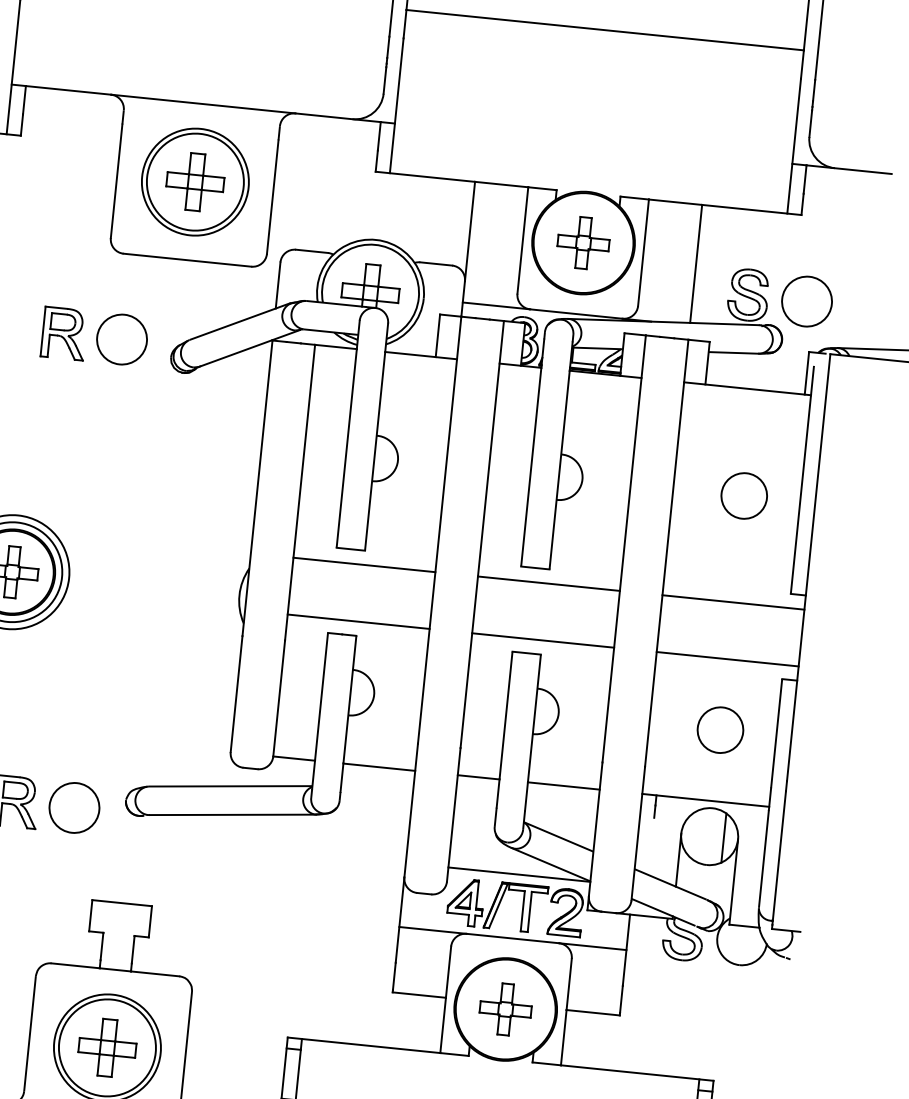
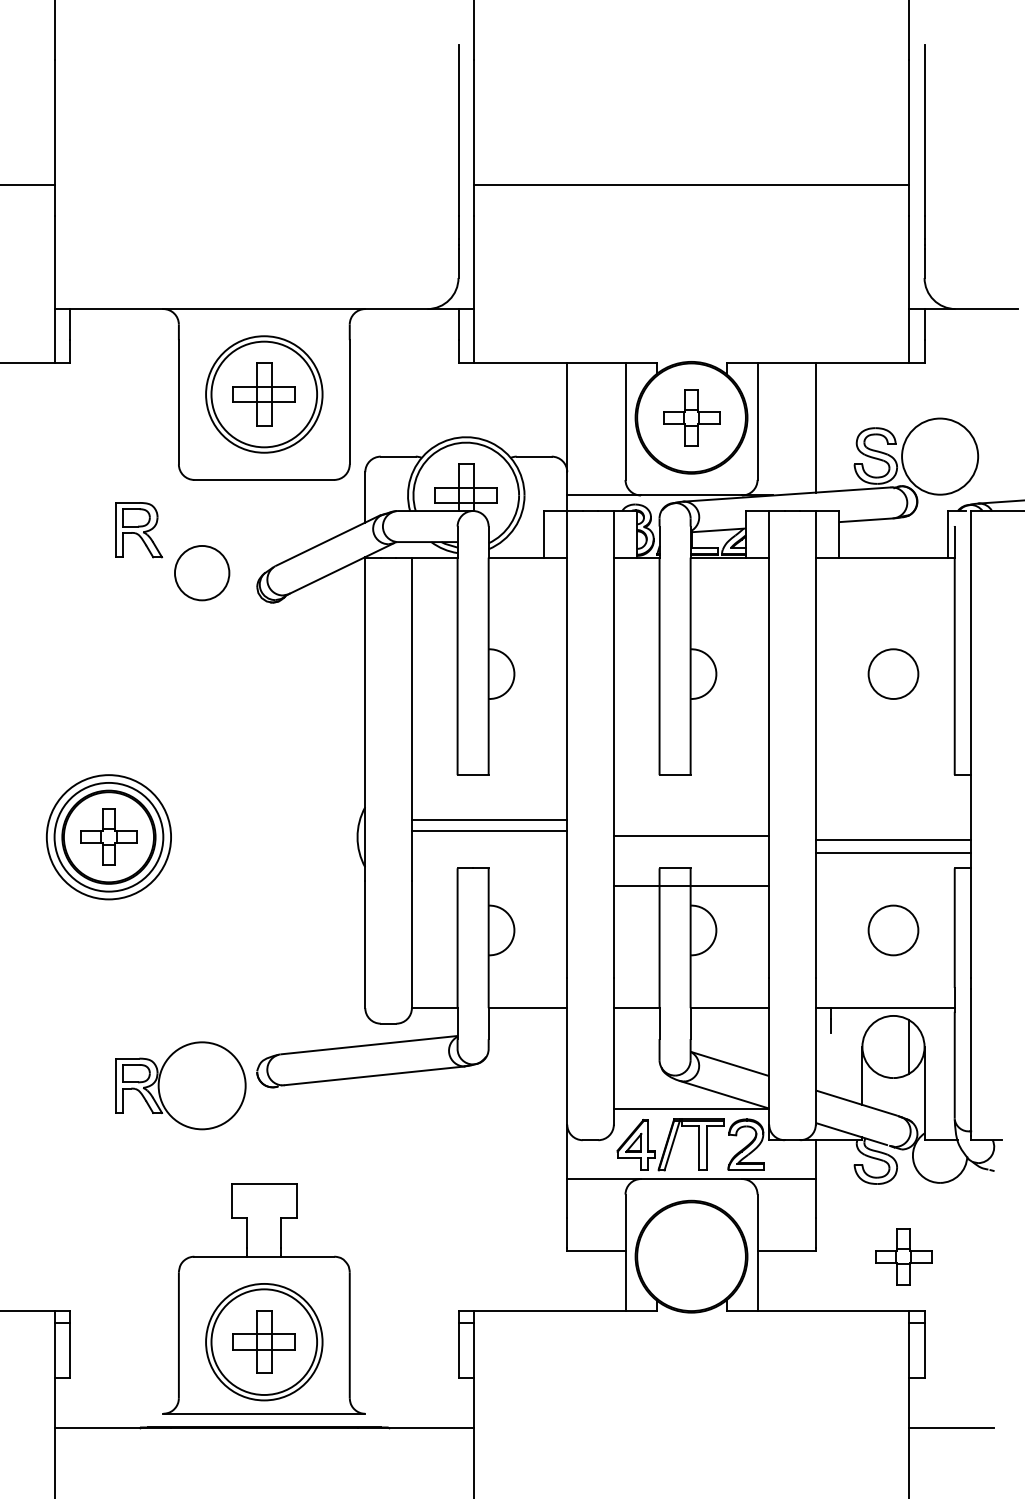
circle: (806, 301) -> (939, 456), size x1.4
part: (64, 334) -> (139, 530), moved
line: (364, 564) -> (489, 830), moved
line: (548, 583) -> (691, 835), moved
line: (733, 602) -> (893, 839), moved
line: (358, 621) -> (489, 819), moved
line: (543, 640) -> (691, 885), moved
circle: (73, 807) -> (201, 1085), size x1.6
part: (505, 1009) -> (903, 1256), moved

